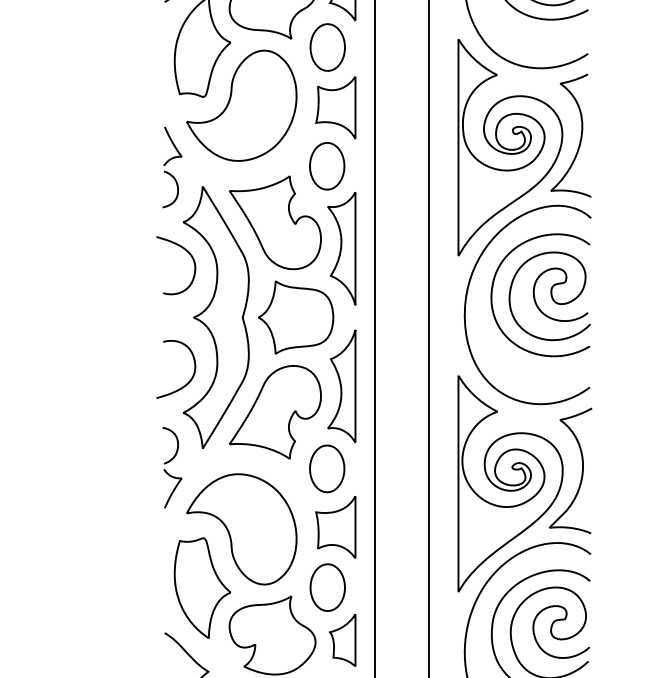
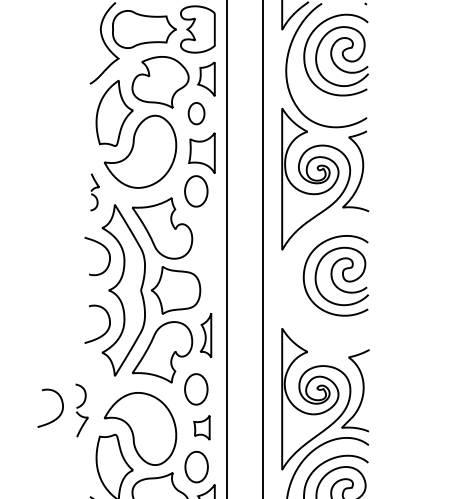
part: (327, 47) -> (196, 113), size x0.7
part: (171, 167) -> (94, 192), size x0.7
part: (341, 248) -> (205, 245), removed
curve: (469, 288) -> (289, 271), removed
part: (341, 386) -> (205, 335), size x0.6
part: (171, 467) -> (81, 410), moved
curve: (121, 499) -> (61, 409), added
part: (335, 527) -> (201, 427), size x0.6

